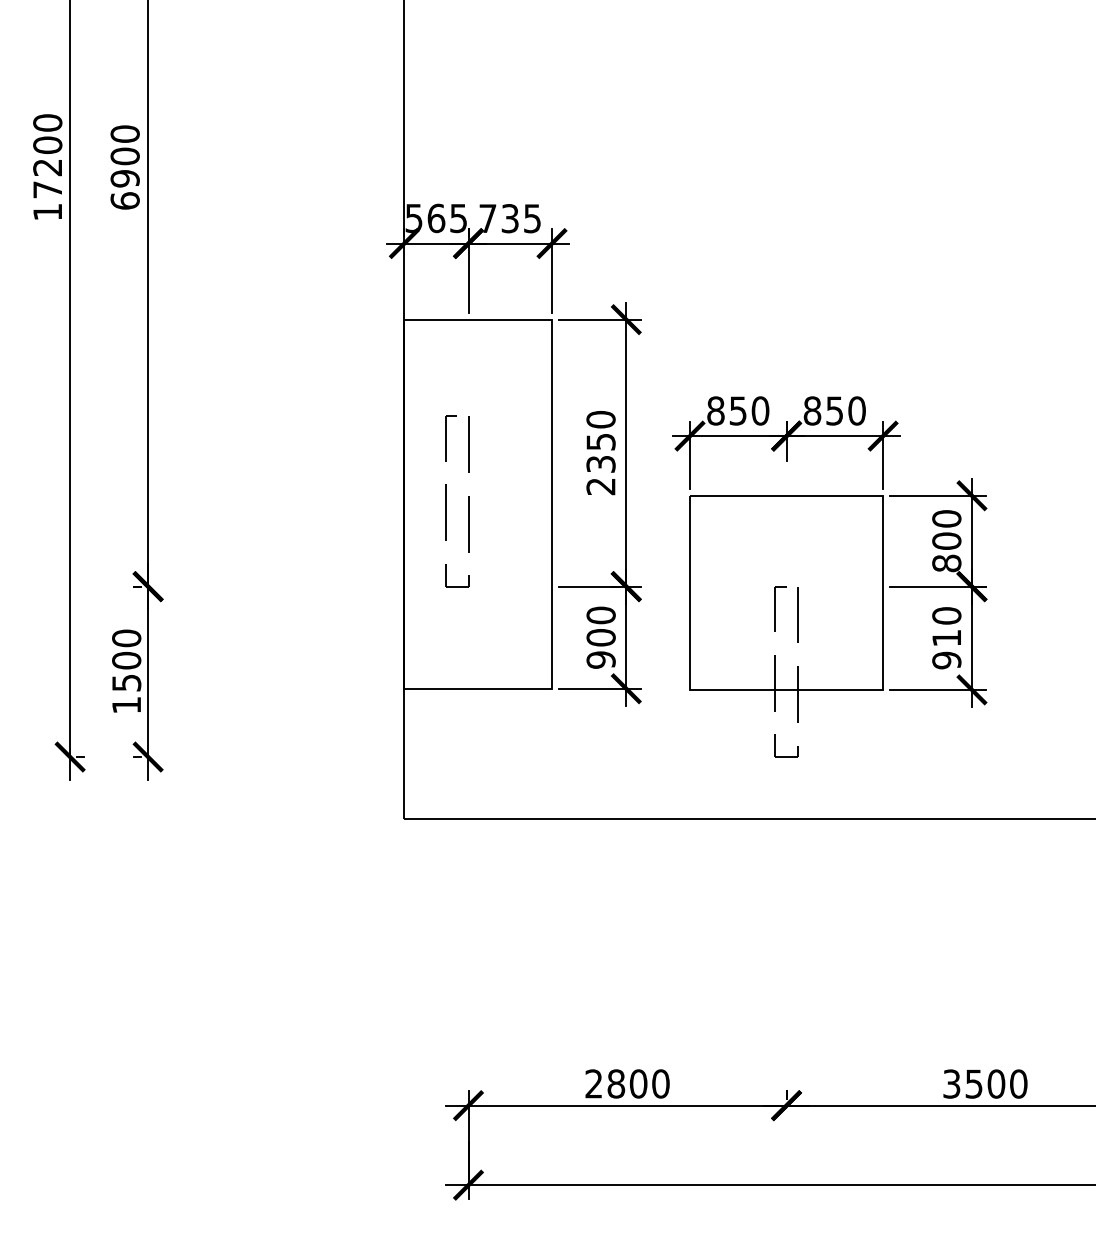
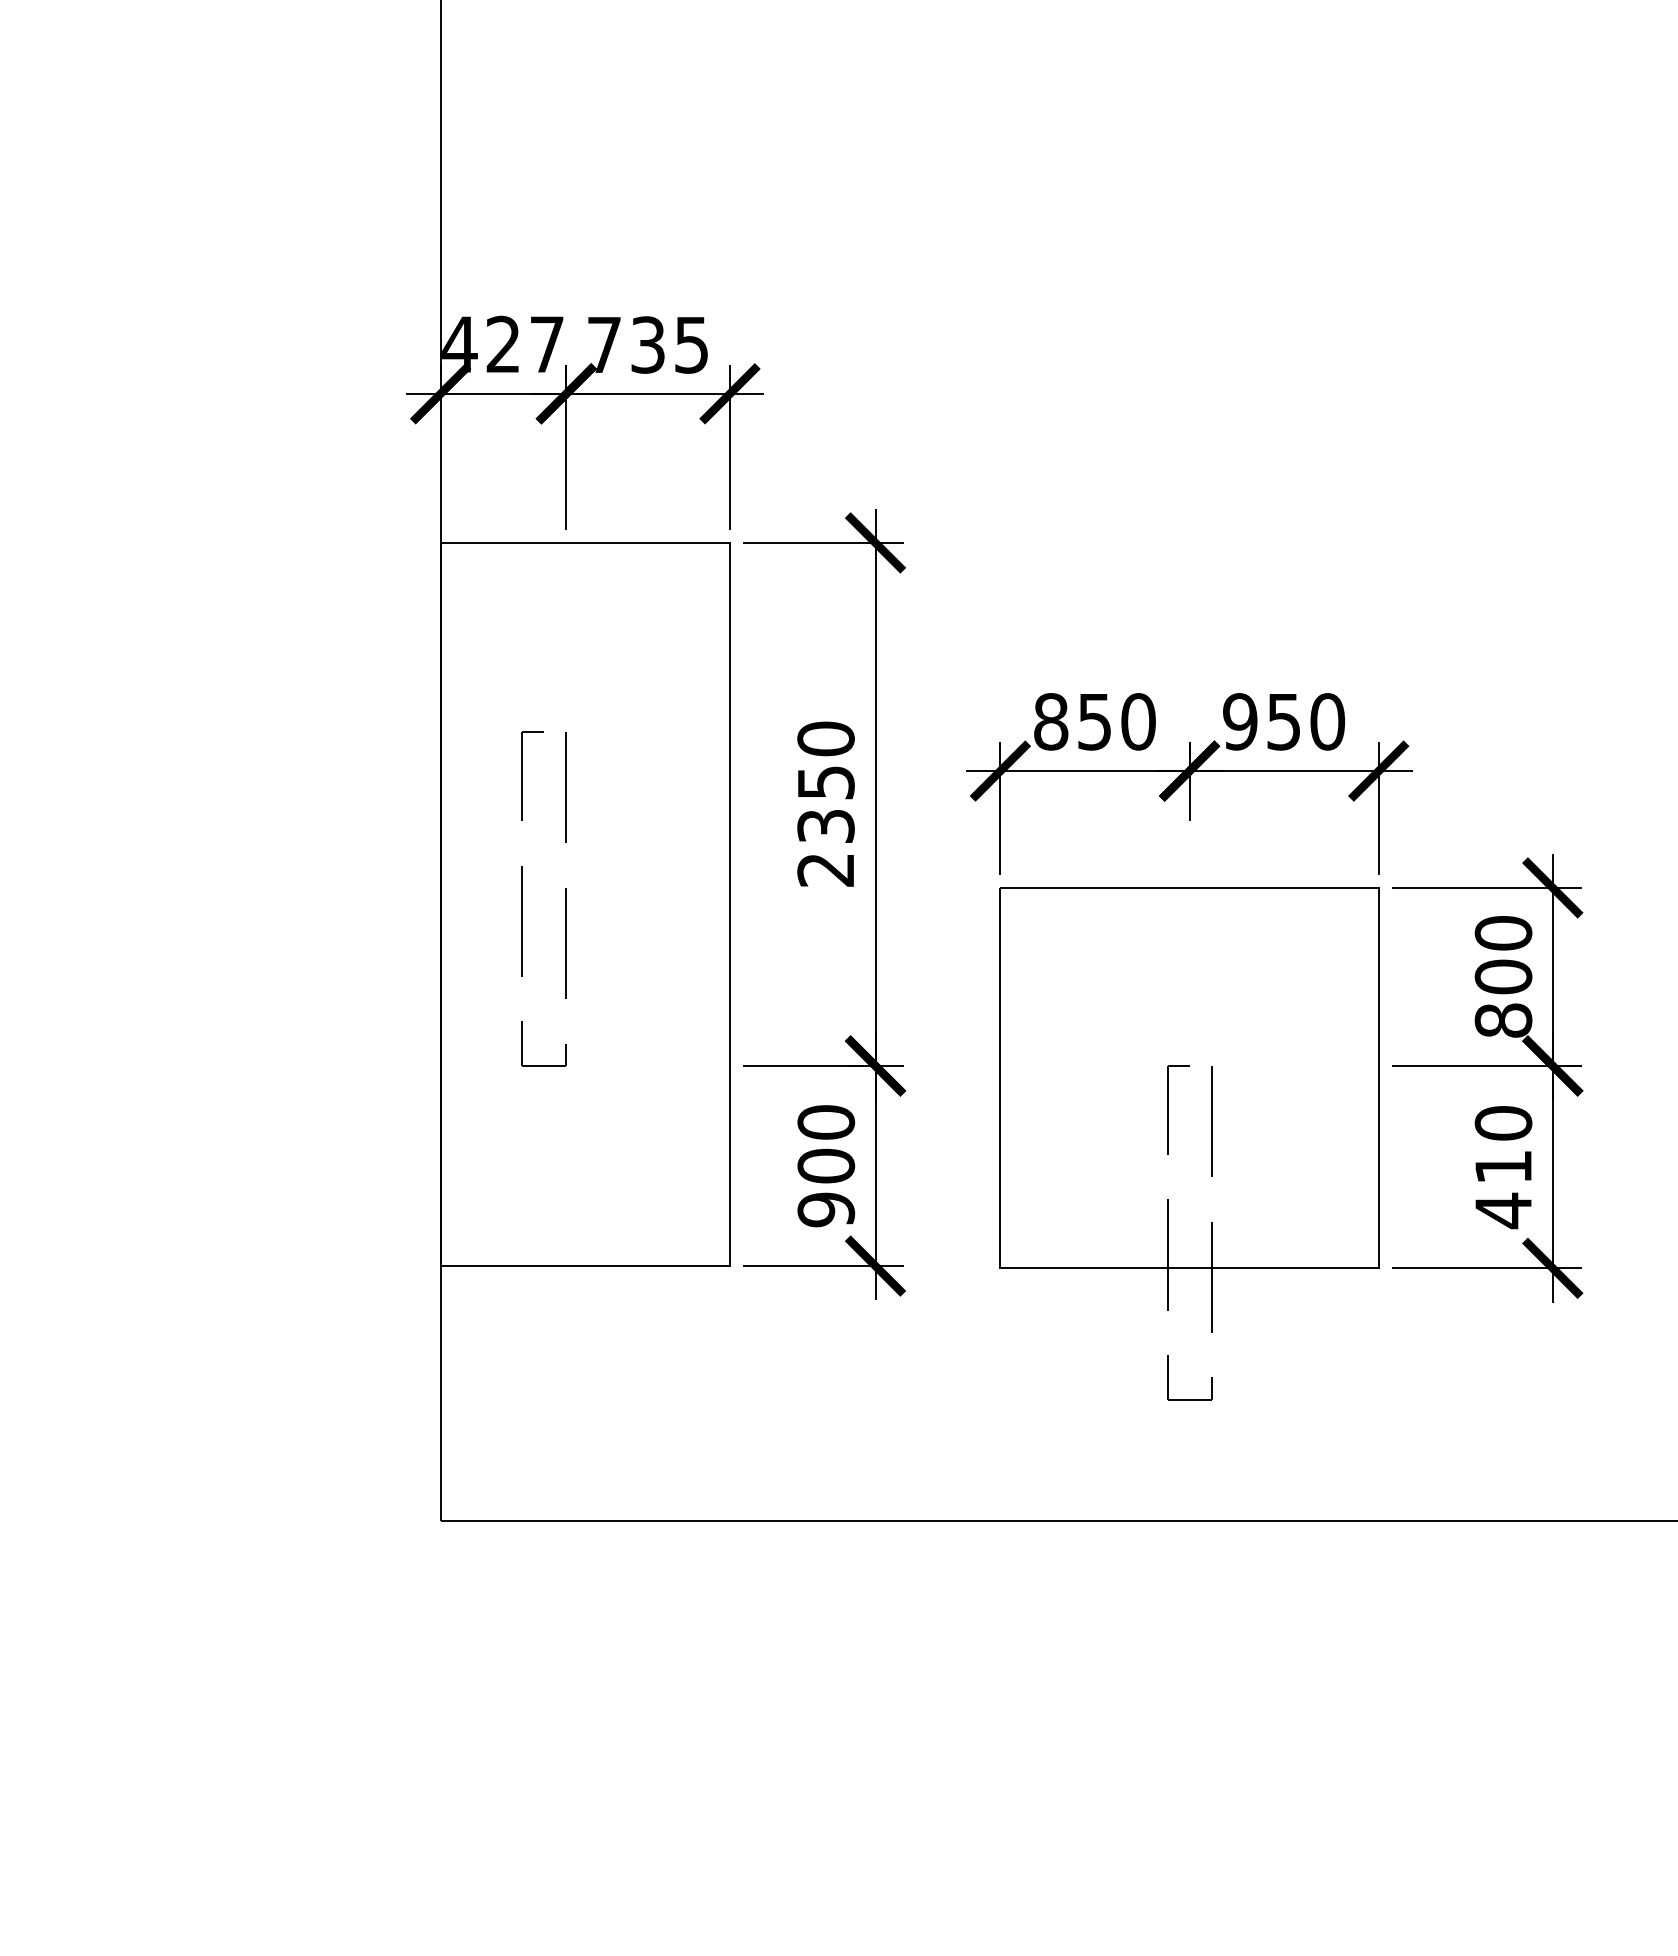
text: (435, 218) -> (501, 344), 565 -> 427
text: (812, 410) -> (1240, 720), 850 -> 950
text: (946, 660) -> (1502, 1210), 910 -> 410

